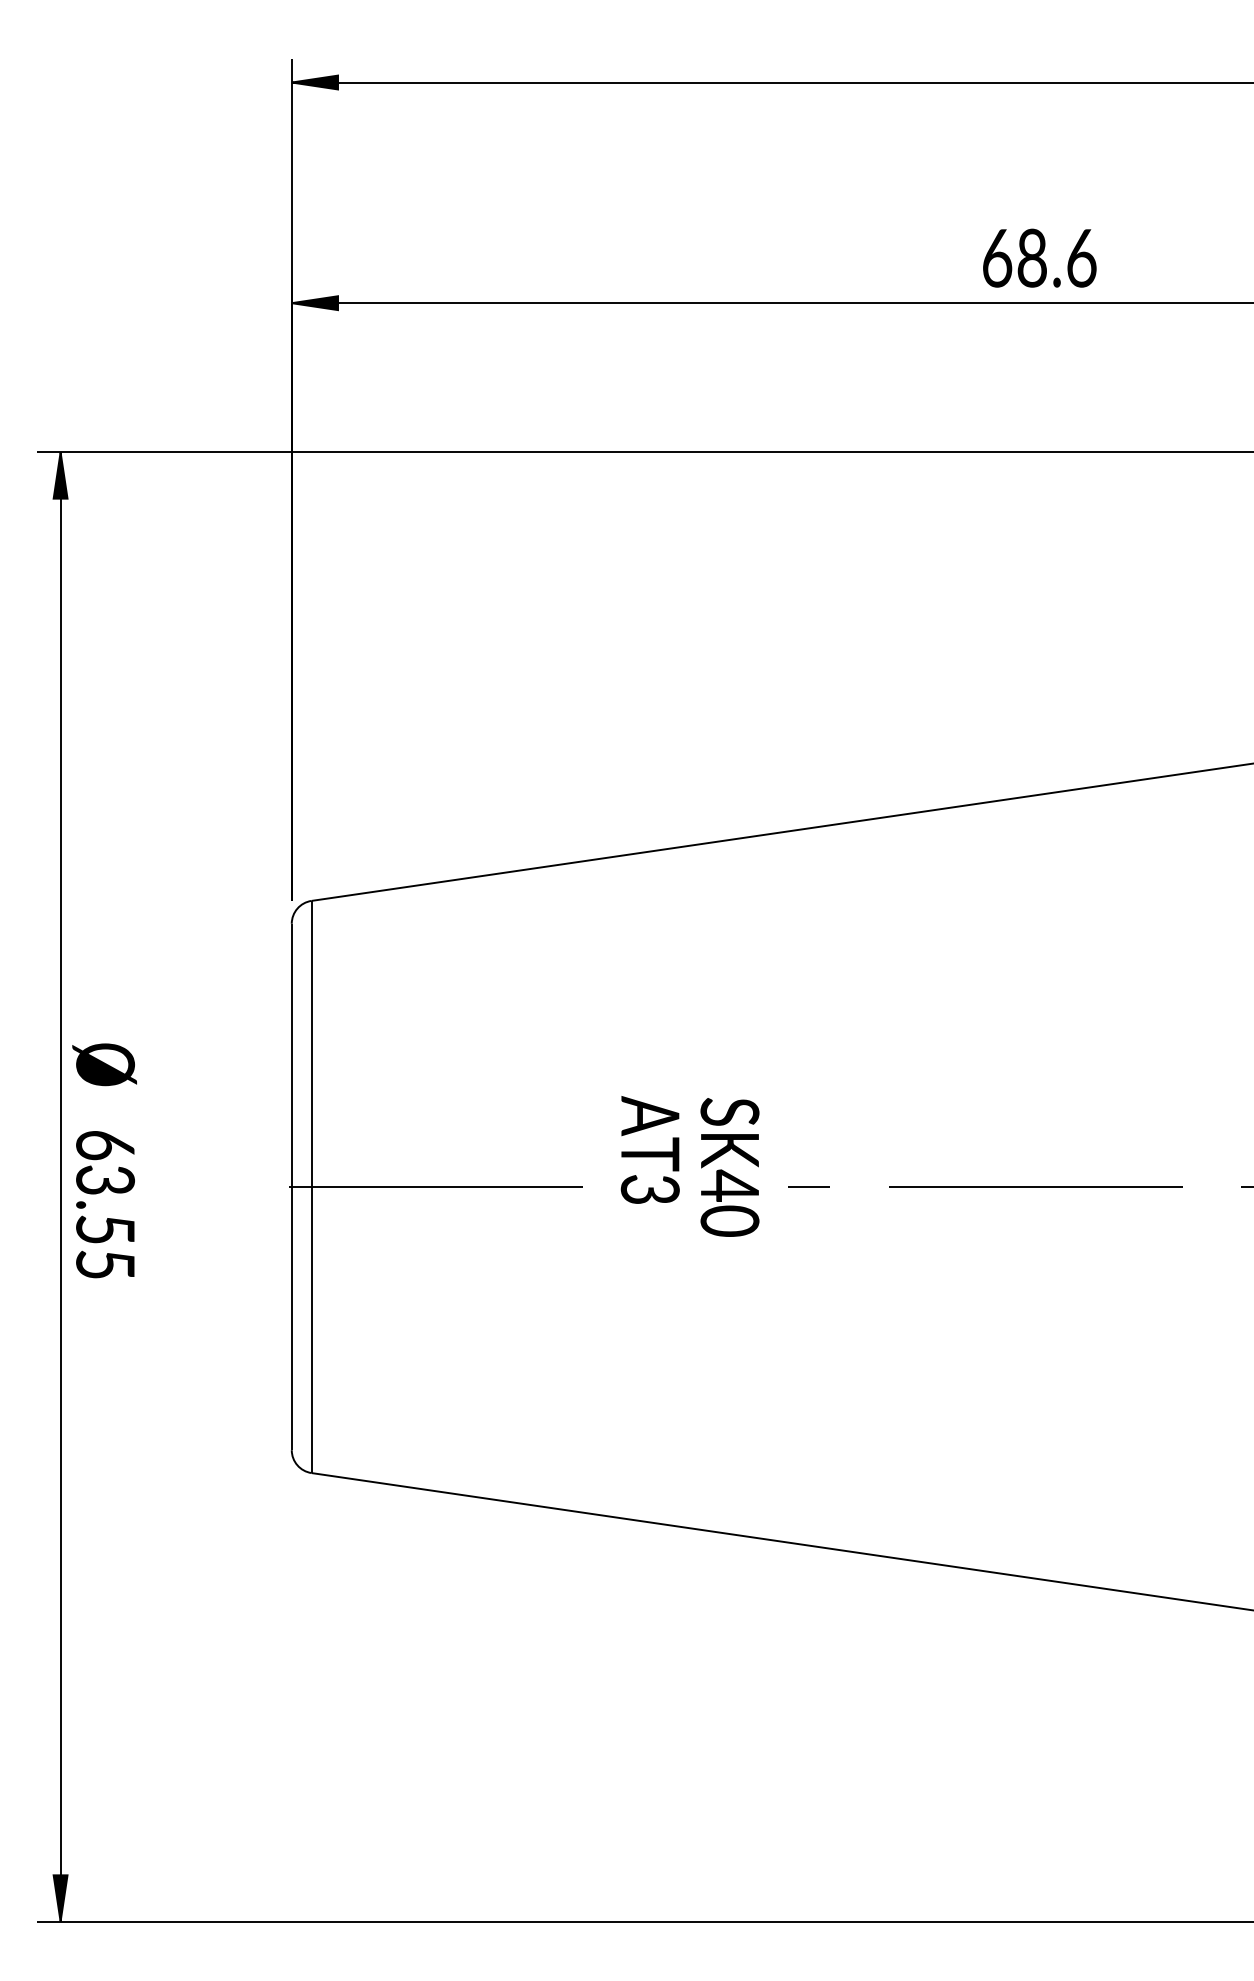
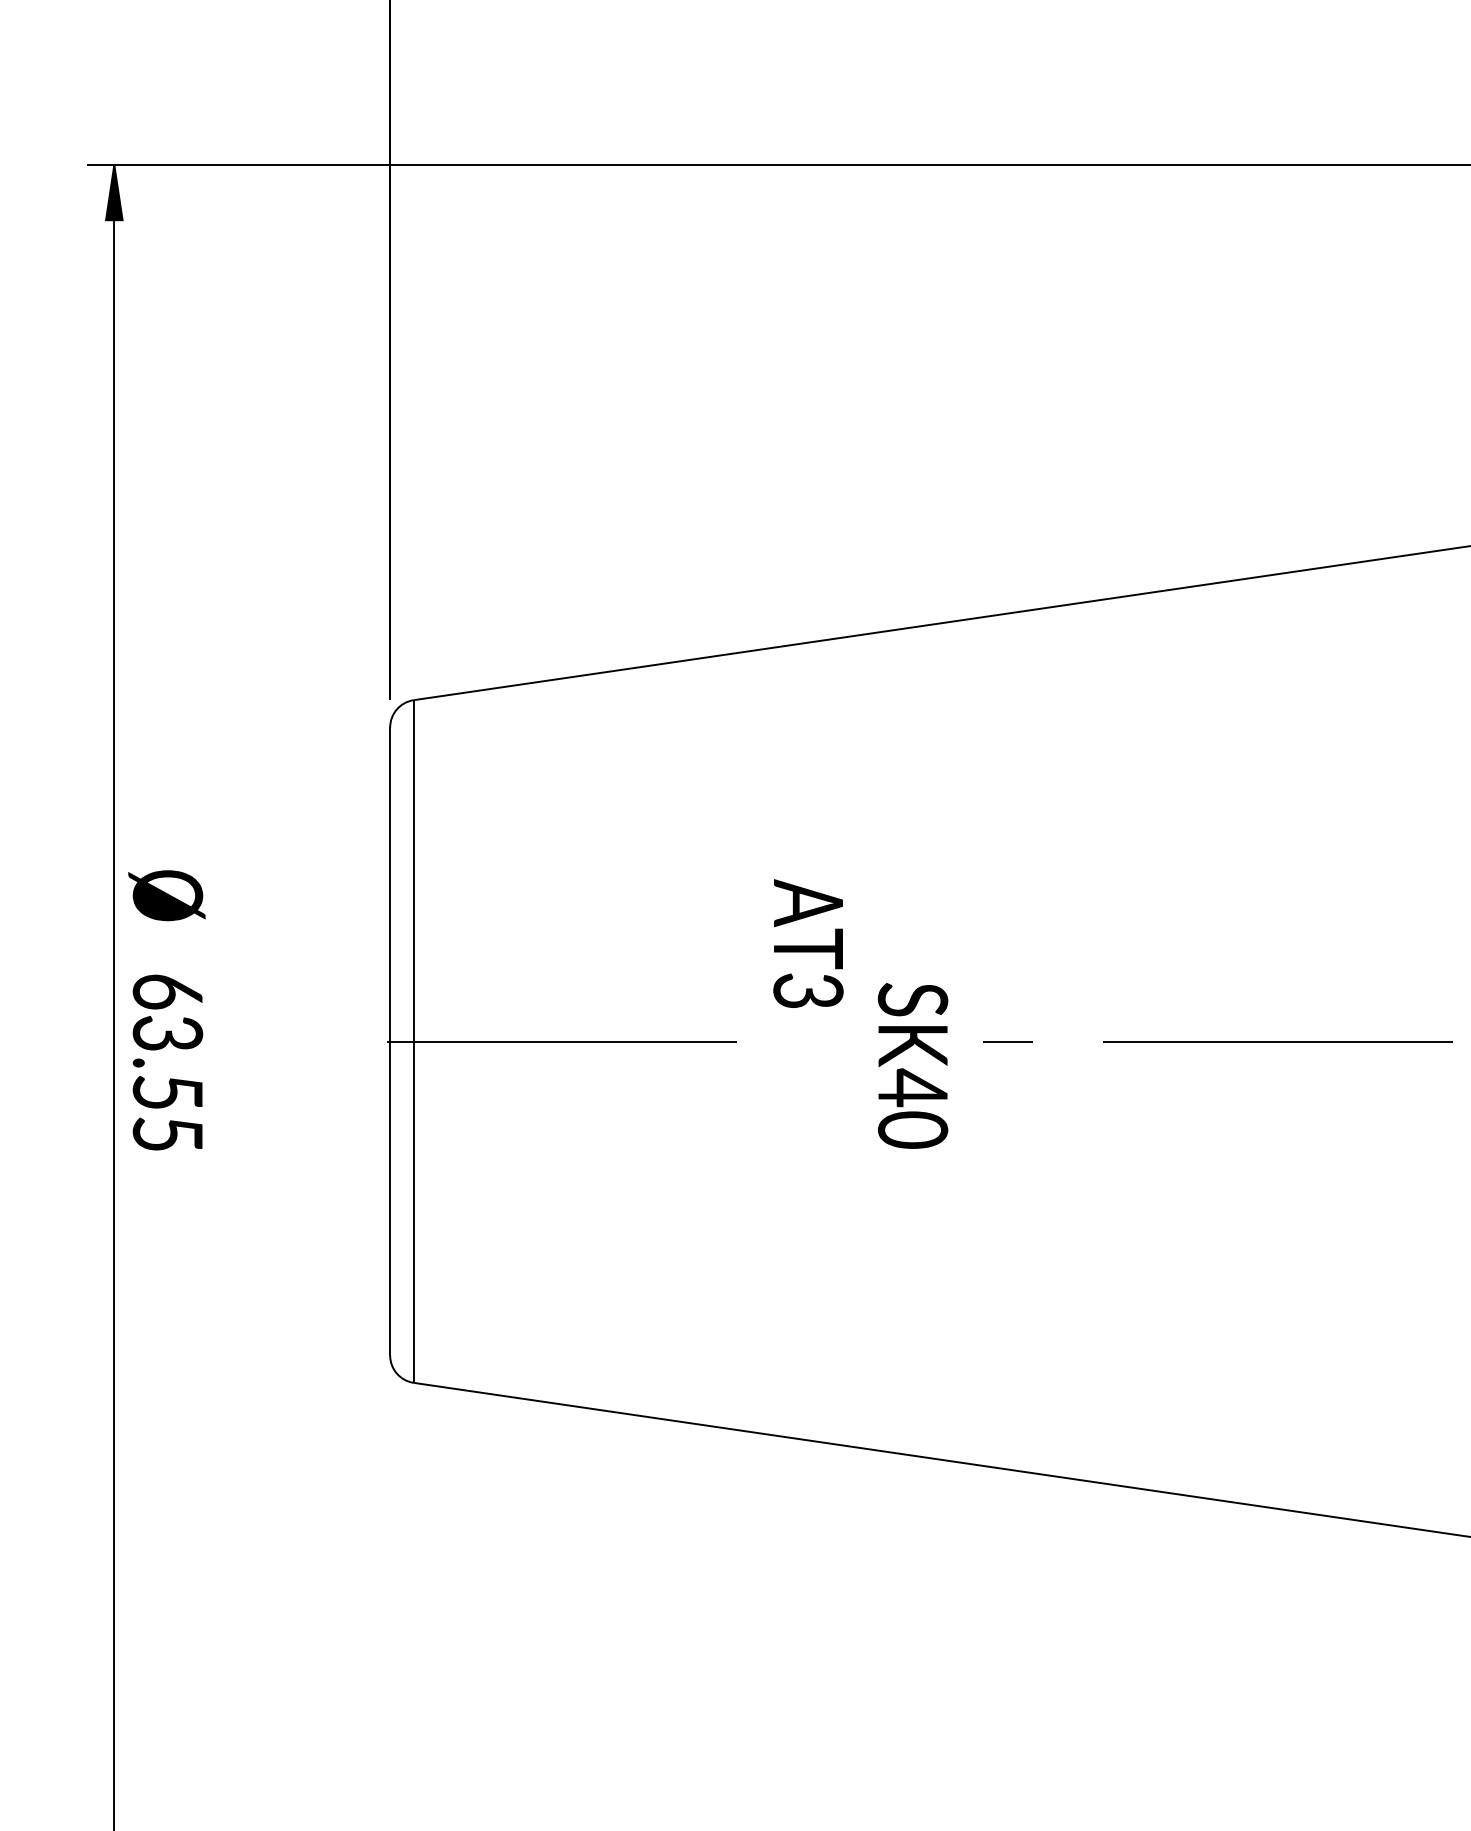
text: (649, 1149) -> (807, 943), moved
text: (729, 1167) -> (912, 1065), moved

